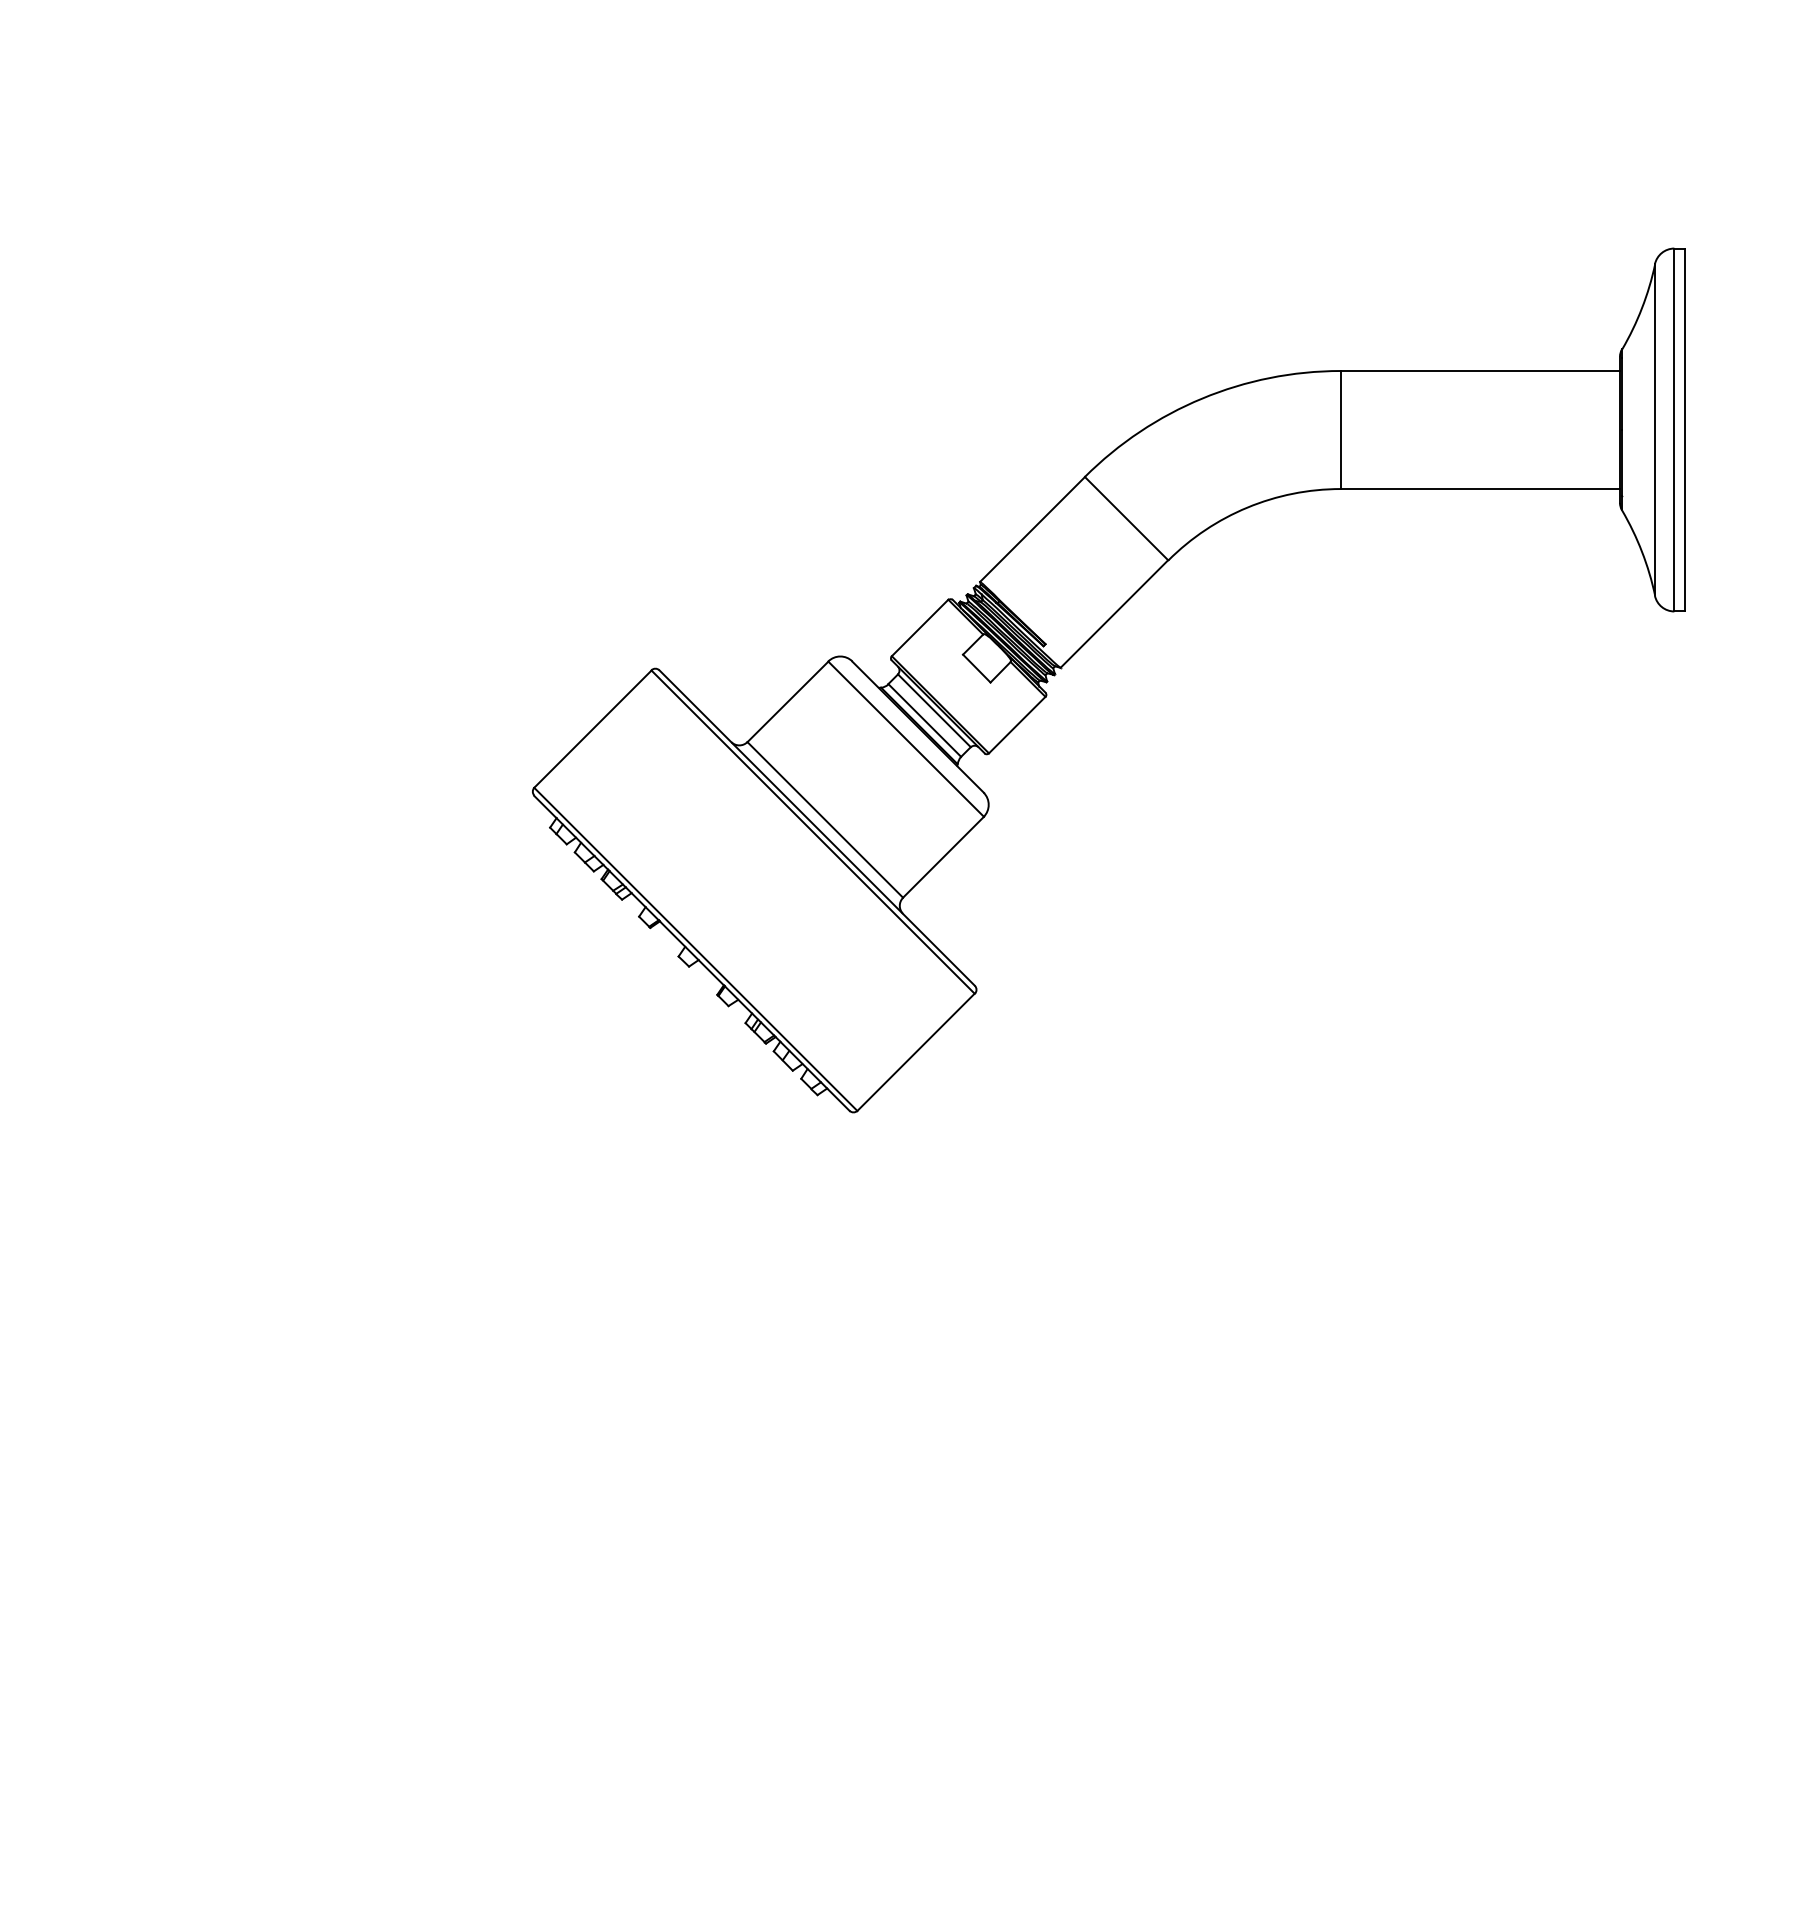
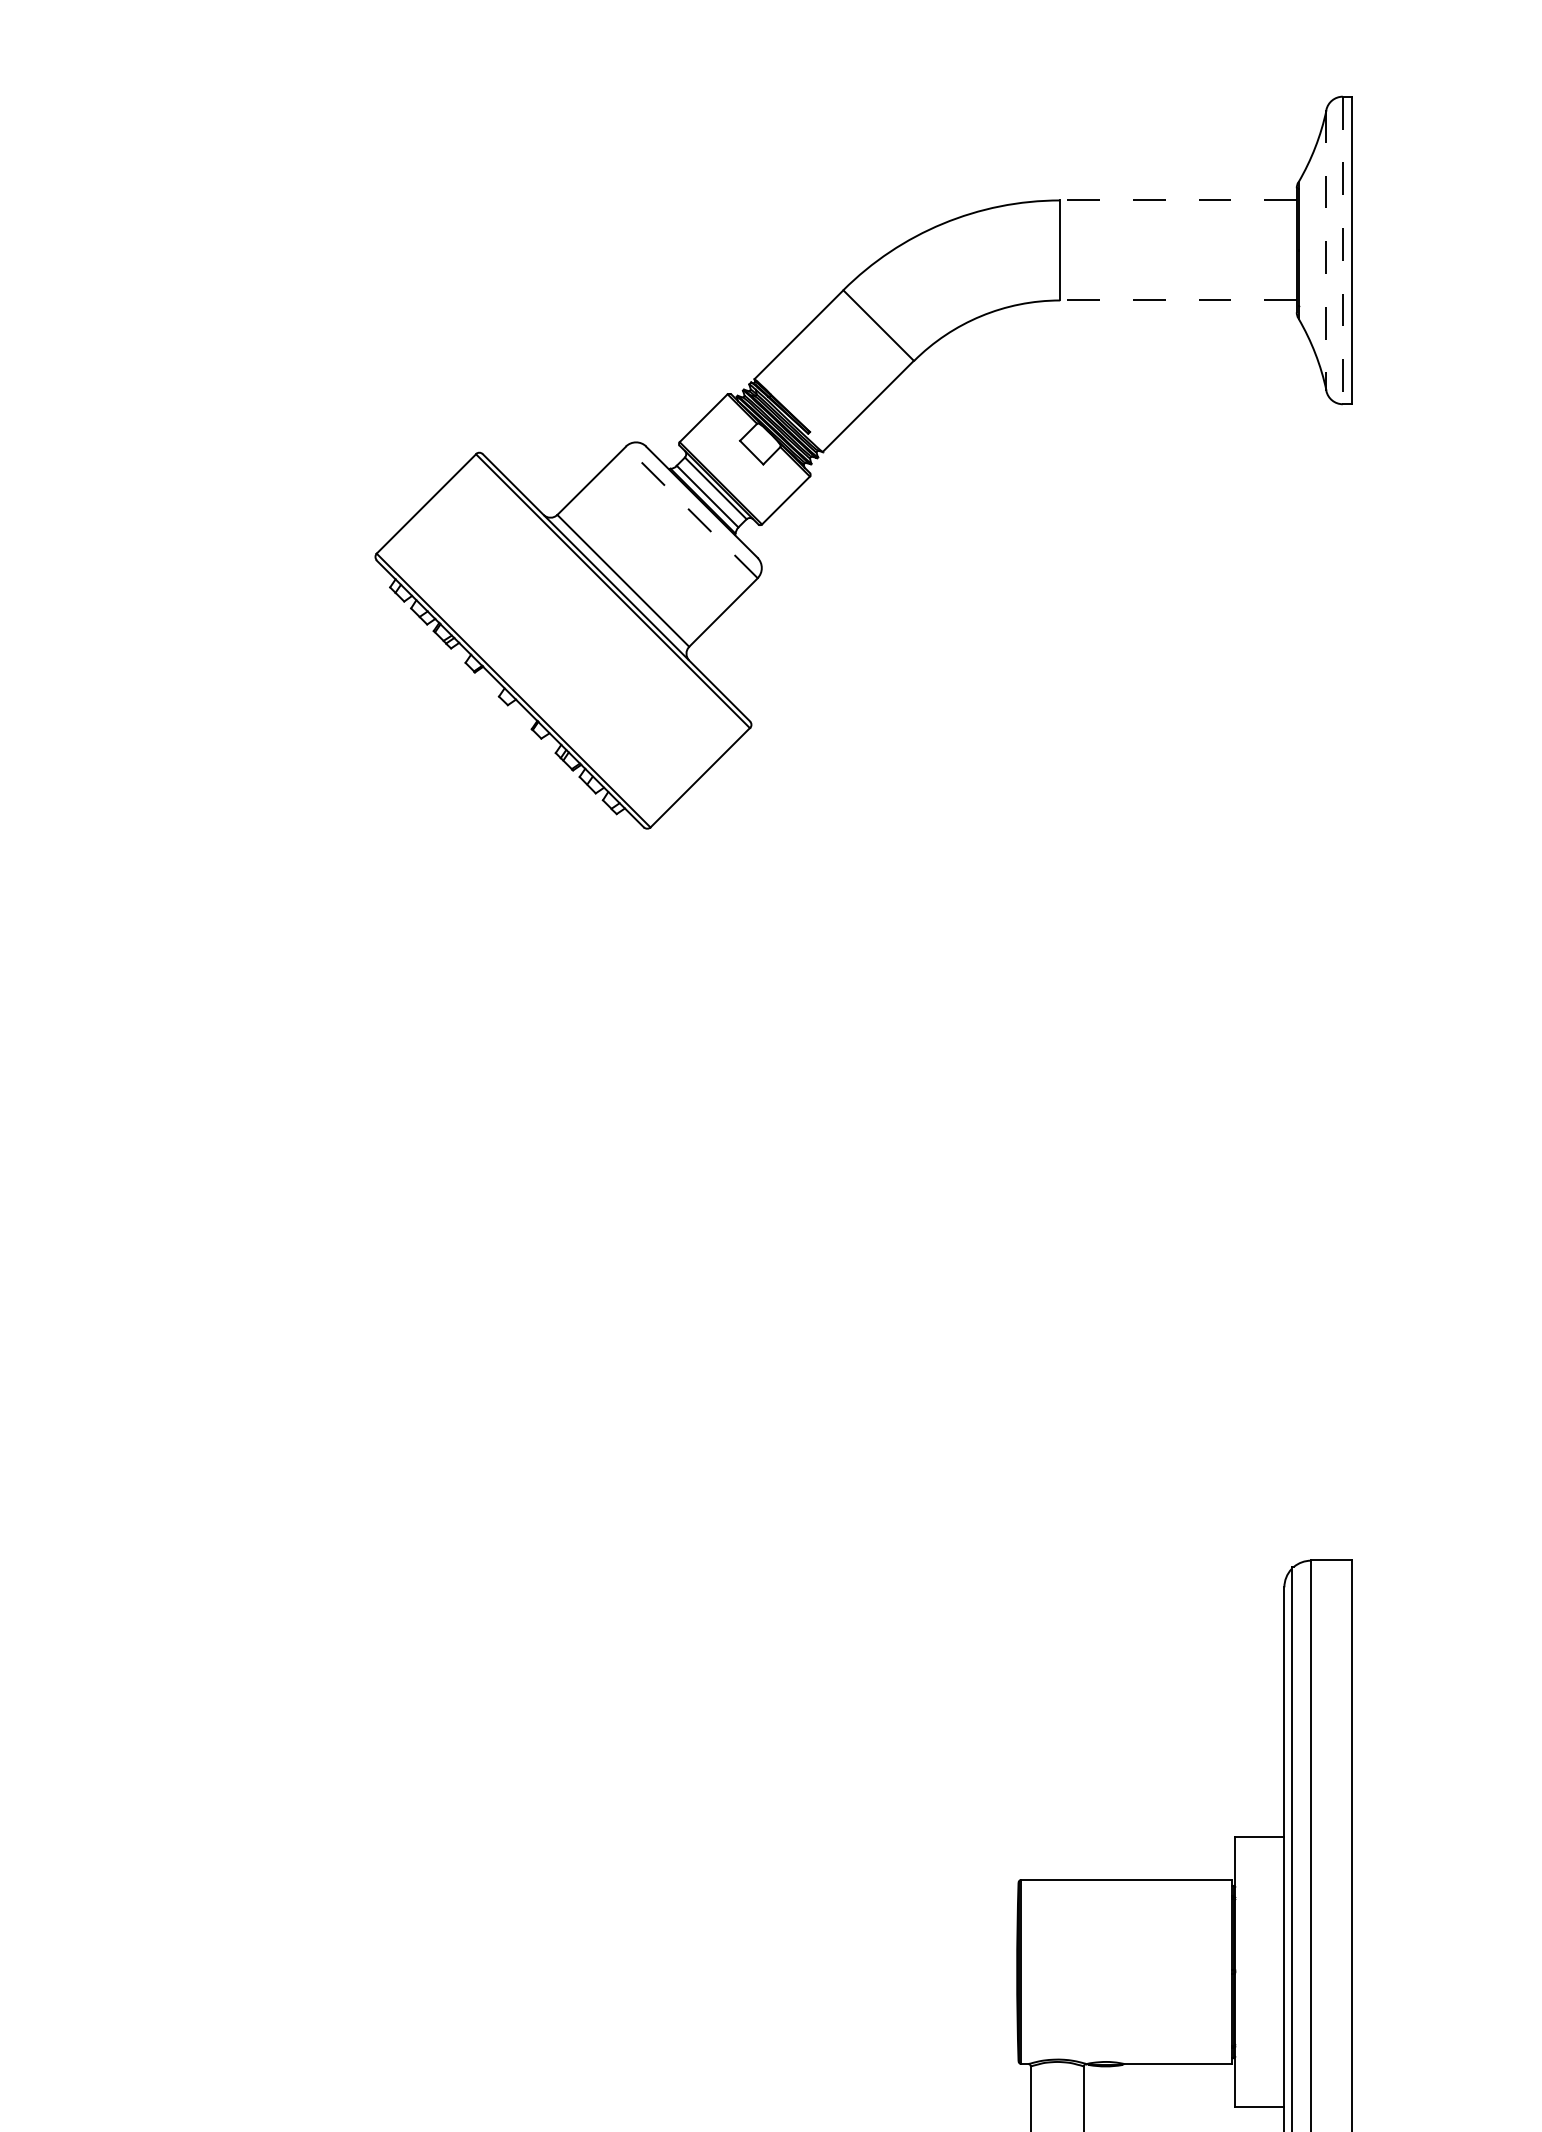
line: (1480, 371) -> (1178, 200), solid -> dashed
line: (1655, 430) -> (1326, 250), solid -> dashed
line: (1673, 430) -> (1342, 250), solid -> dashed
line: (1480, 489) -> (1178, 300), solid -> dashed
line: (905, 739) -> (691, 512), solid -> dashed

